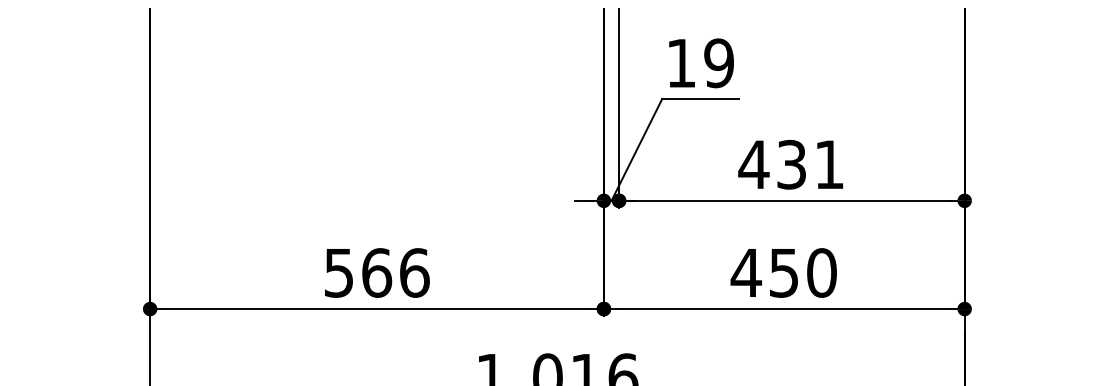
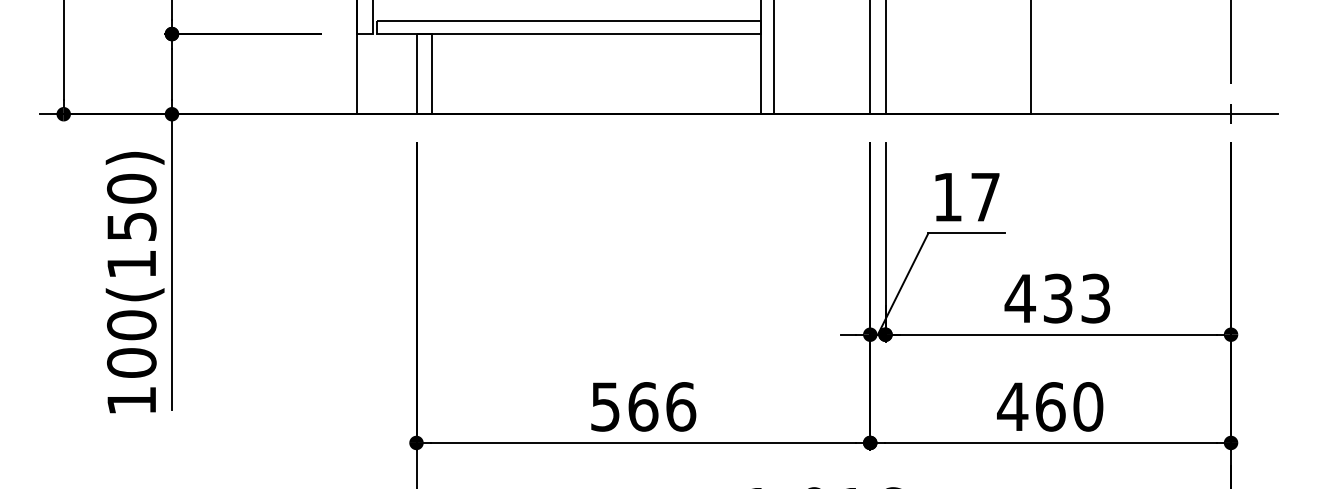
text: (719, 63) -> (985, 197), 19 -> 17
text: (829, 164) -> (1095, 298), 431 -> 433
text: (784, 272) -> (1050, 406), 450 -> 460

